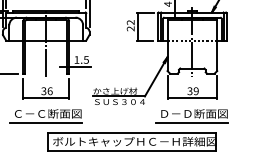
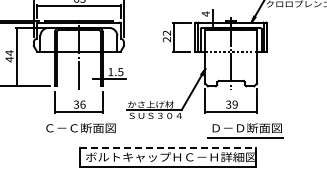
part: (192, 116) -> (245, 130), moved
line: (45, 122) -> (78, 137), removed
line: (132, 133) -> (168, 148), solid -> dashed

